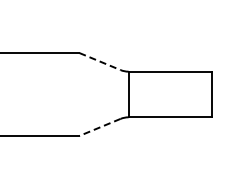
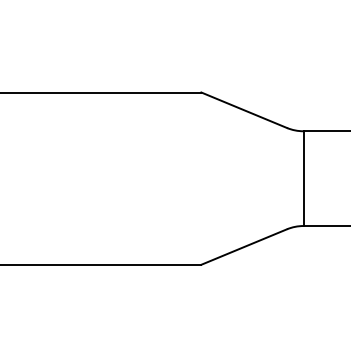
line: (100, 61) -> (245, 110), dashed -> solid
line: (99, 127) -> (243, 247), dashed -> solid

